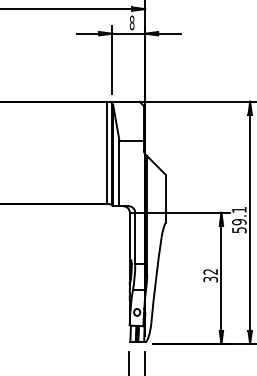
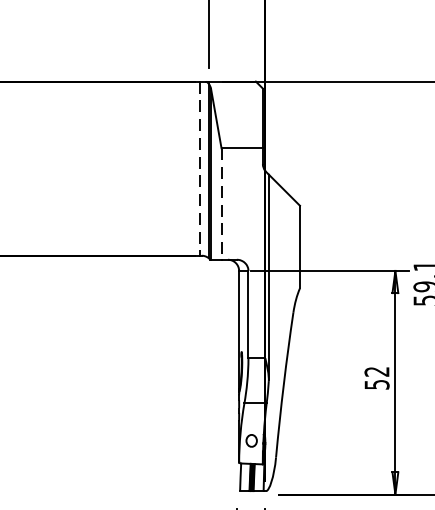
line: (106, 153) -> (199, 169), solid -> dashed
line: (119, 173) -> (221, 203), solid -> dashed
text: (209, 279) -> (375, 384), 32 -> 52

